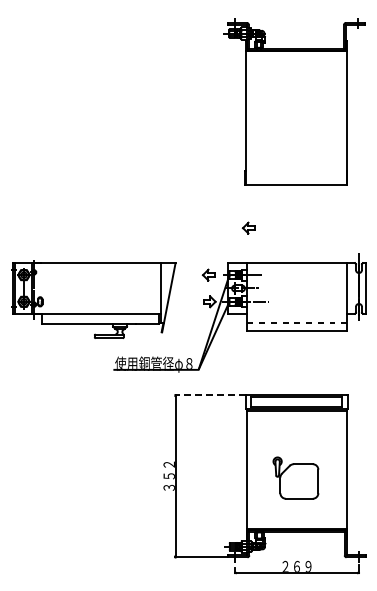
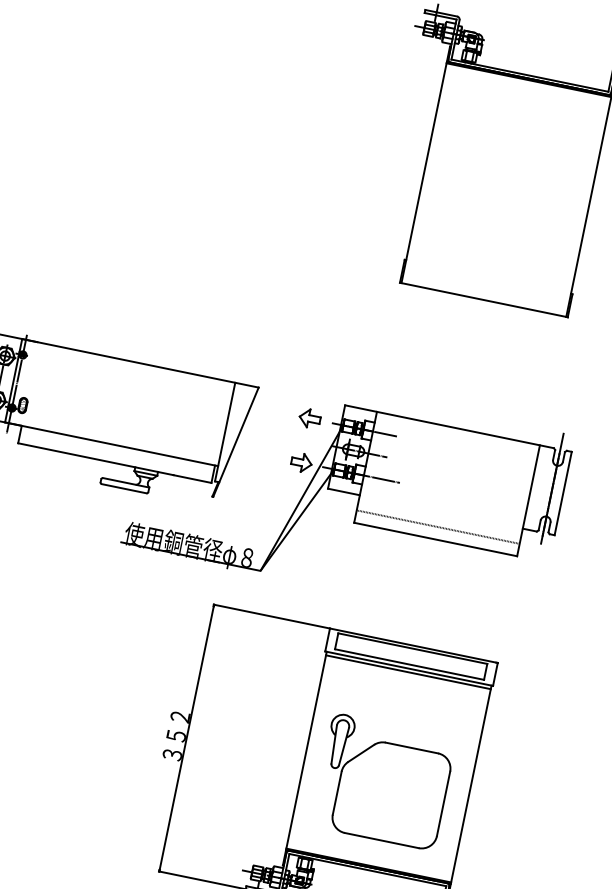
part: (248, 227) -> (390, 353), removed
line: (210, 395) -> (271, 617), dashed -> solid
part: (295, 477) -> (383, 780), size x1.67

